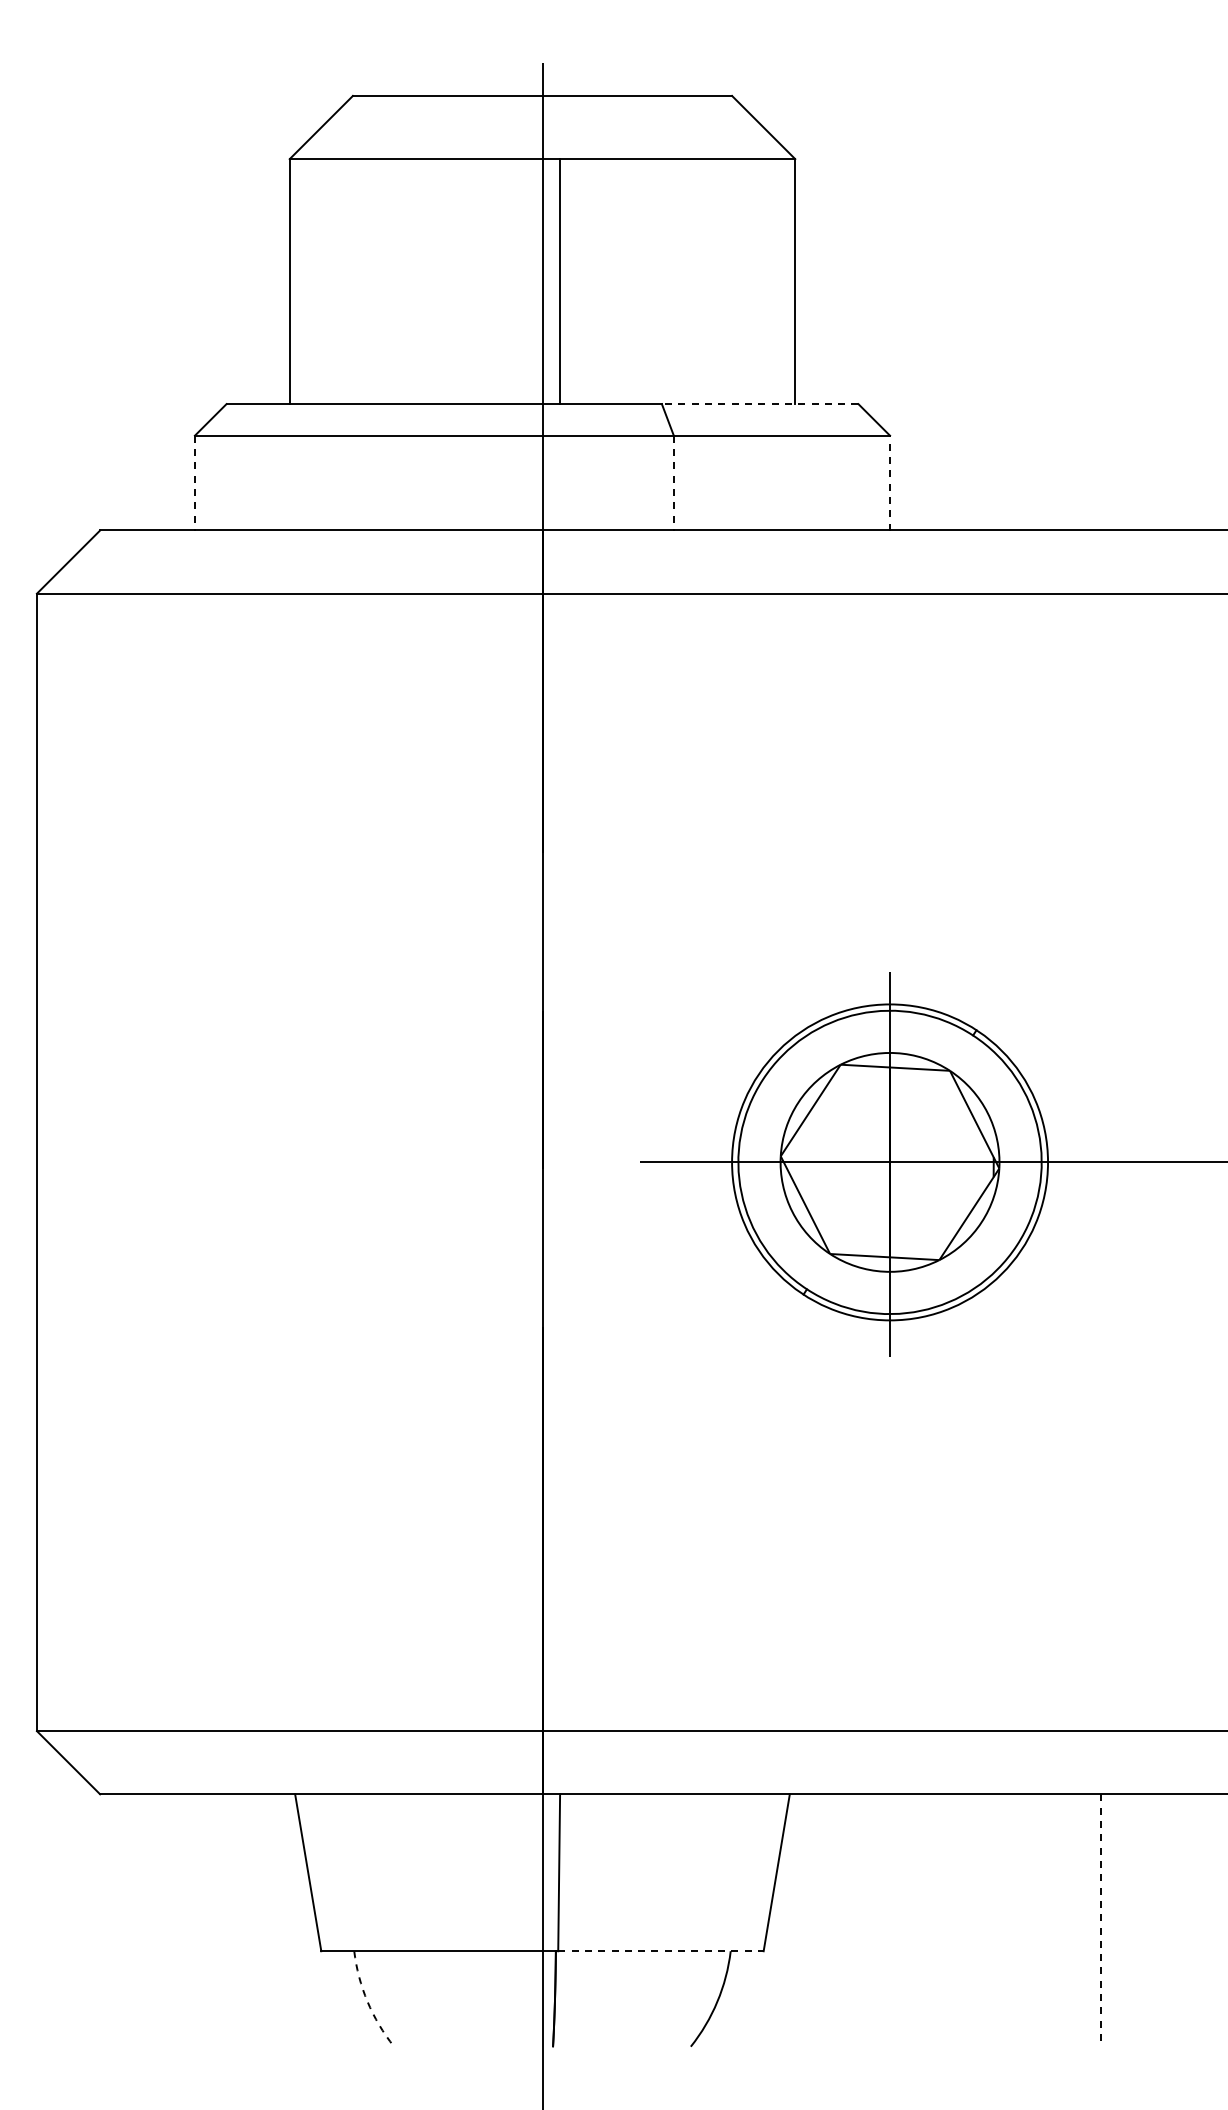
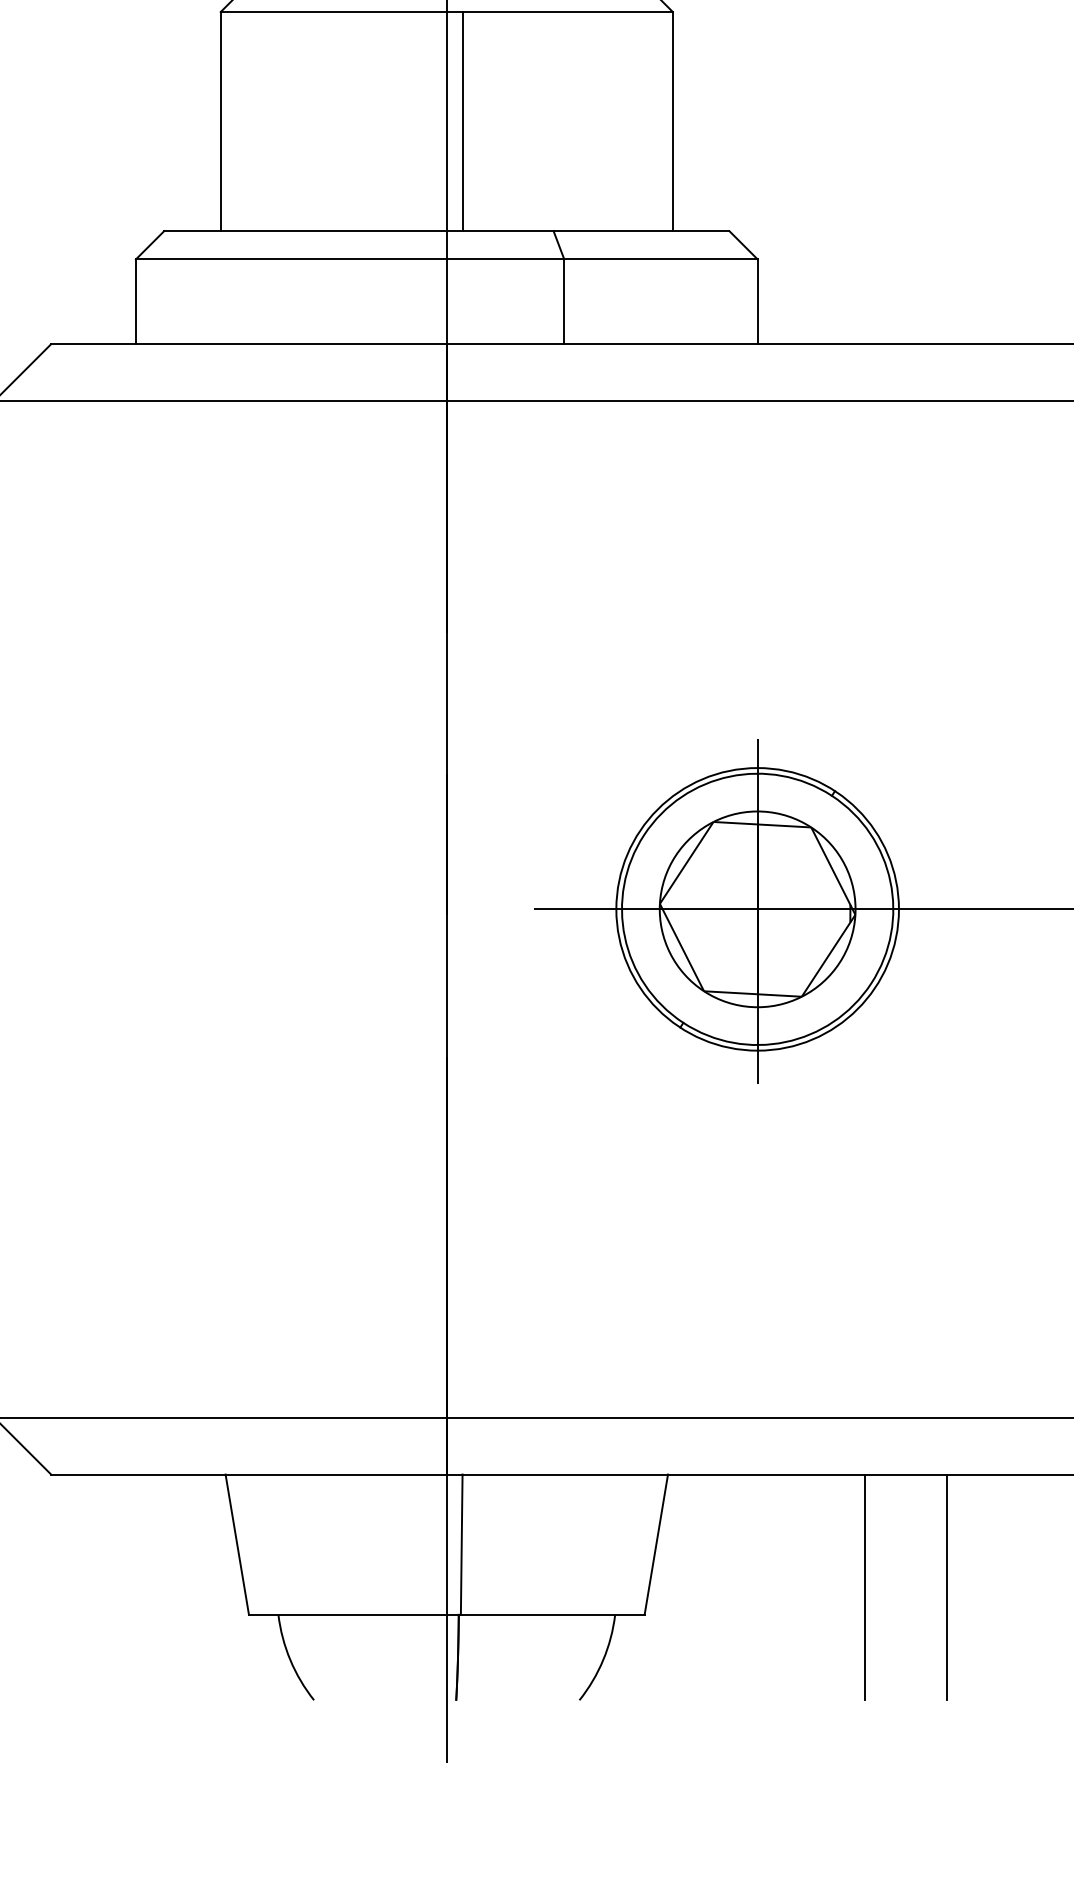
line: (759, 404) -> (640, 231), dashed -> solid
line: (890, 482) -> (758, 301), dashed -> solid
line: (194, 483) -> (135, 302), dashed -> solid
line: (673, 483) -> (563, 302), dashed -> solid
line: (1010, 1920) -> (865, 1587), added
line: (1101, 1921) -> (946, 1588), dashed -> solid
line: (660, 1951) -> (552, 1615), dashed -> solid
arc: (367, 2001) -> (290, 1659), dashed -> solid

